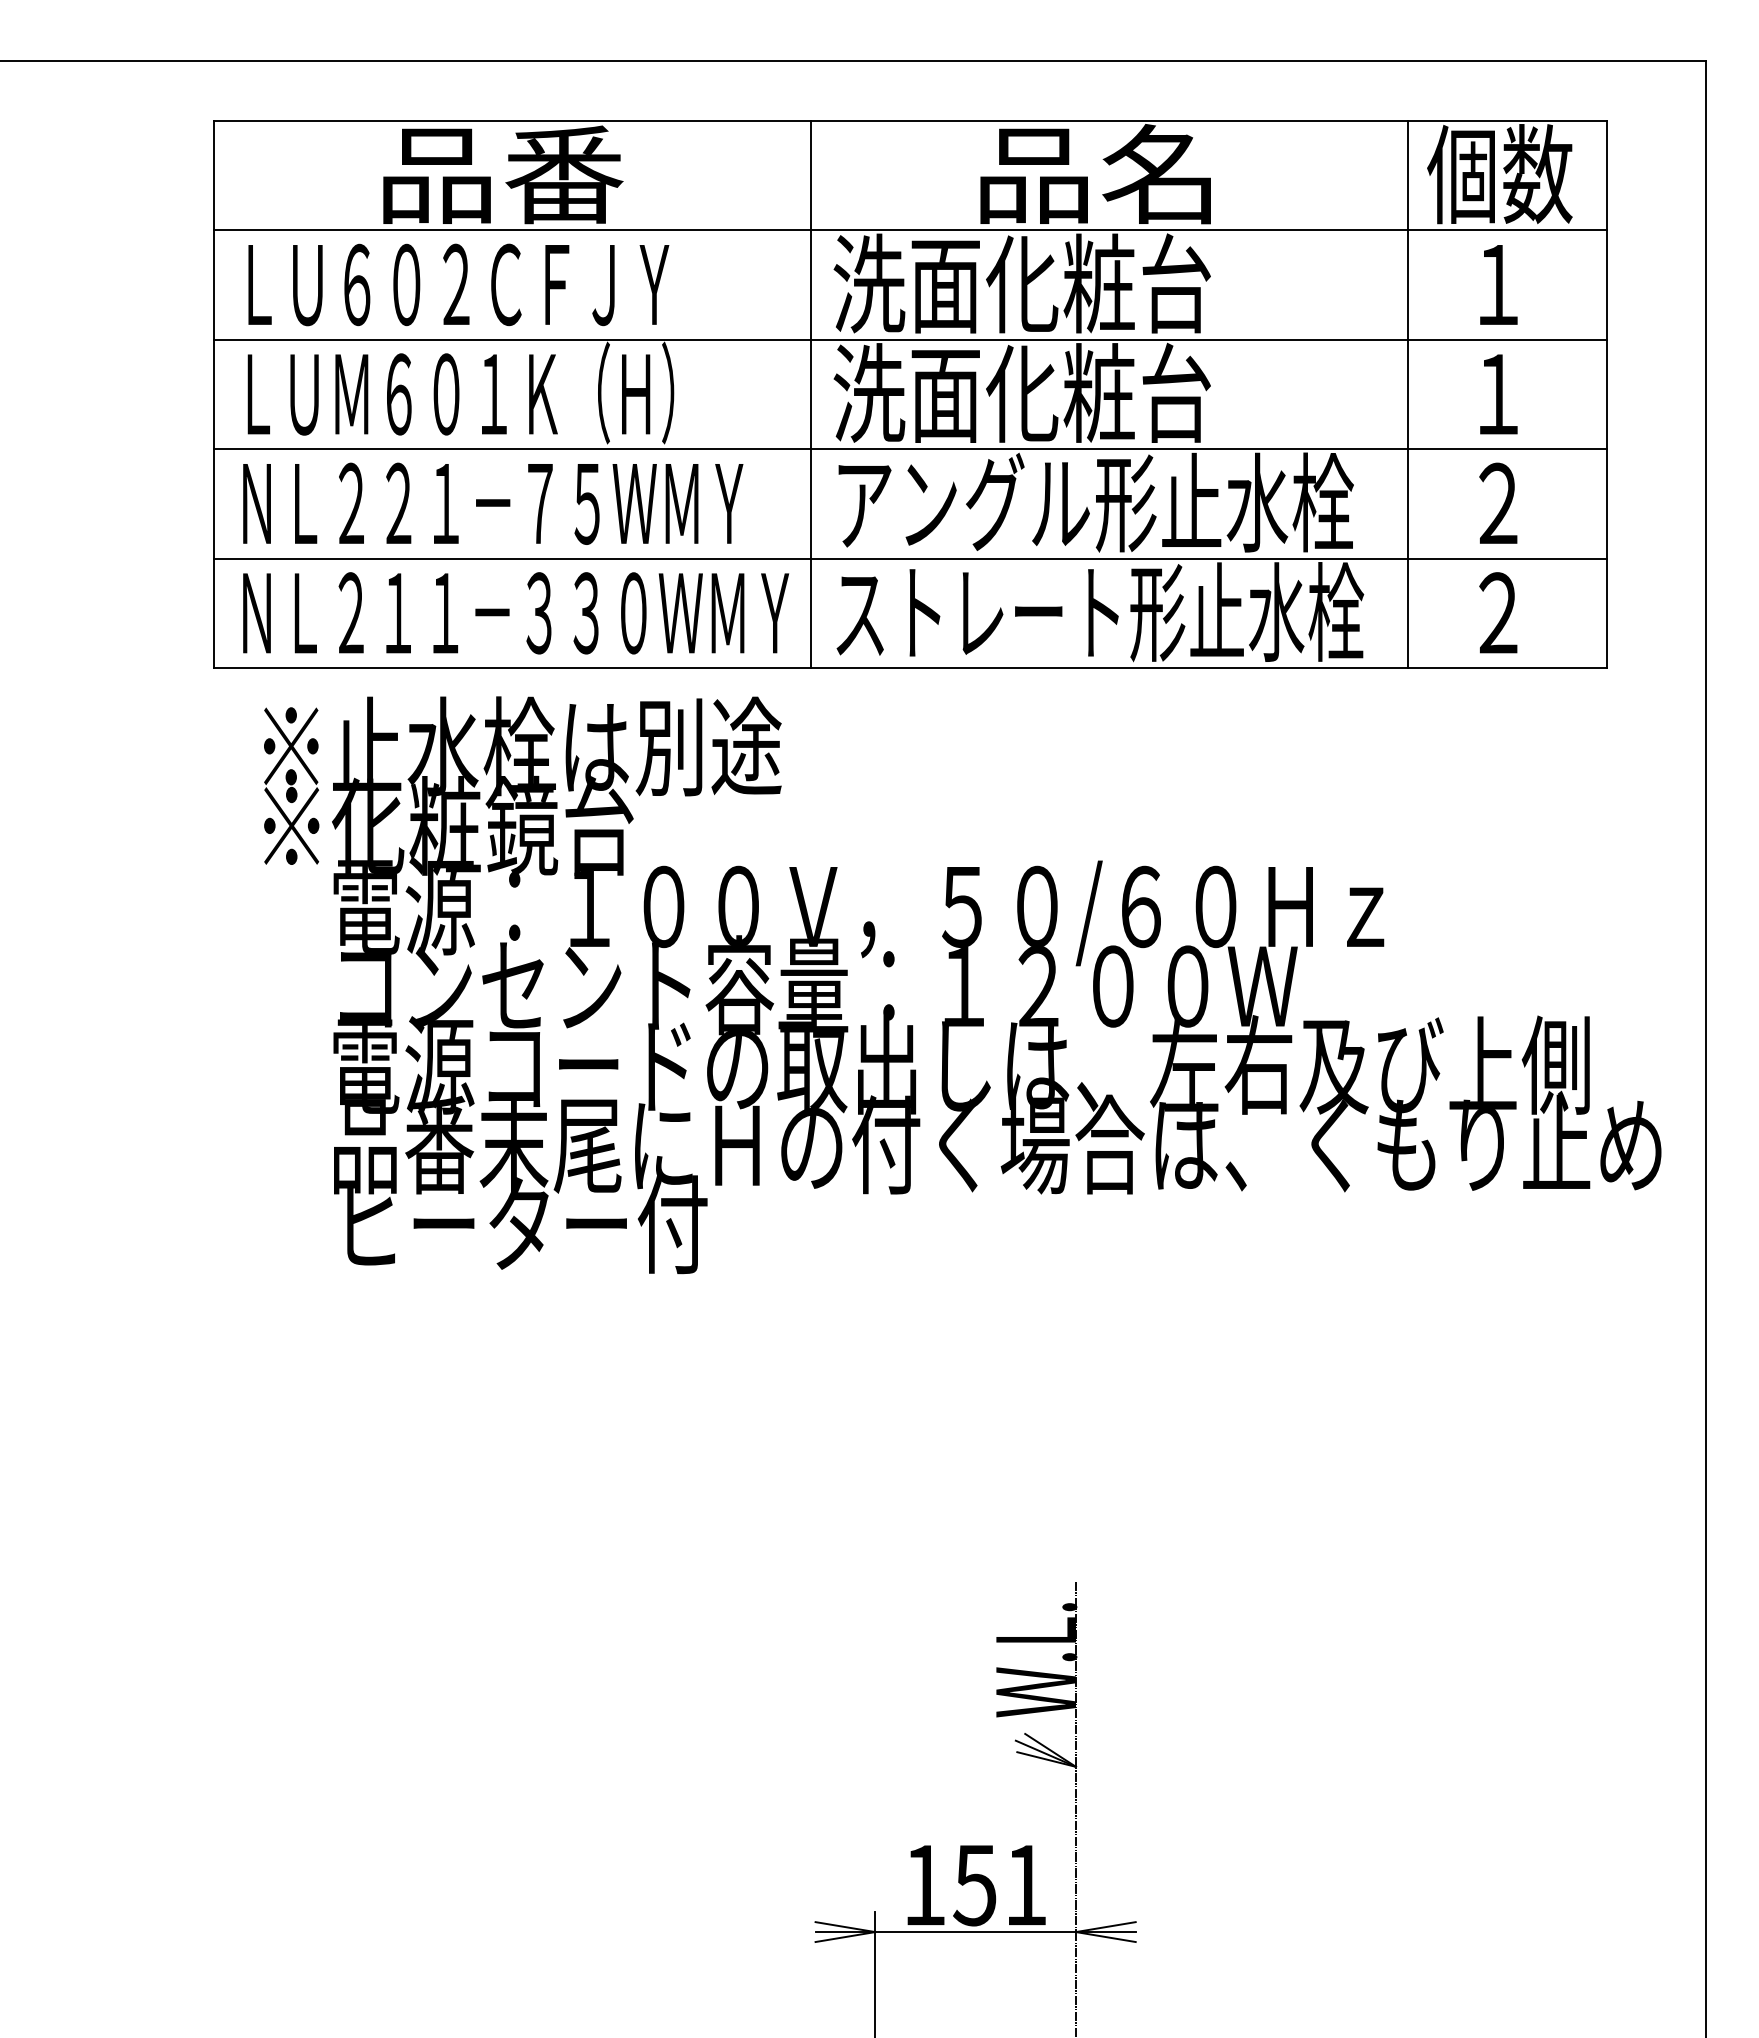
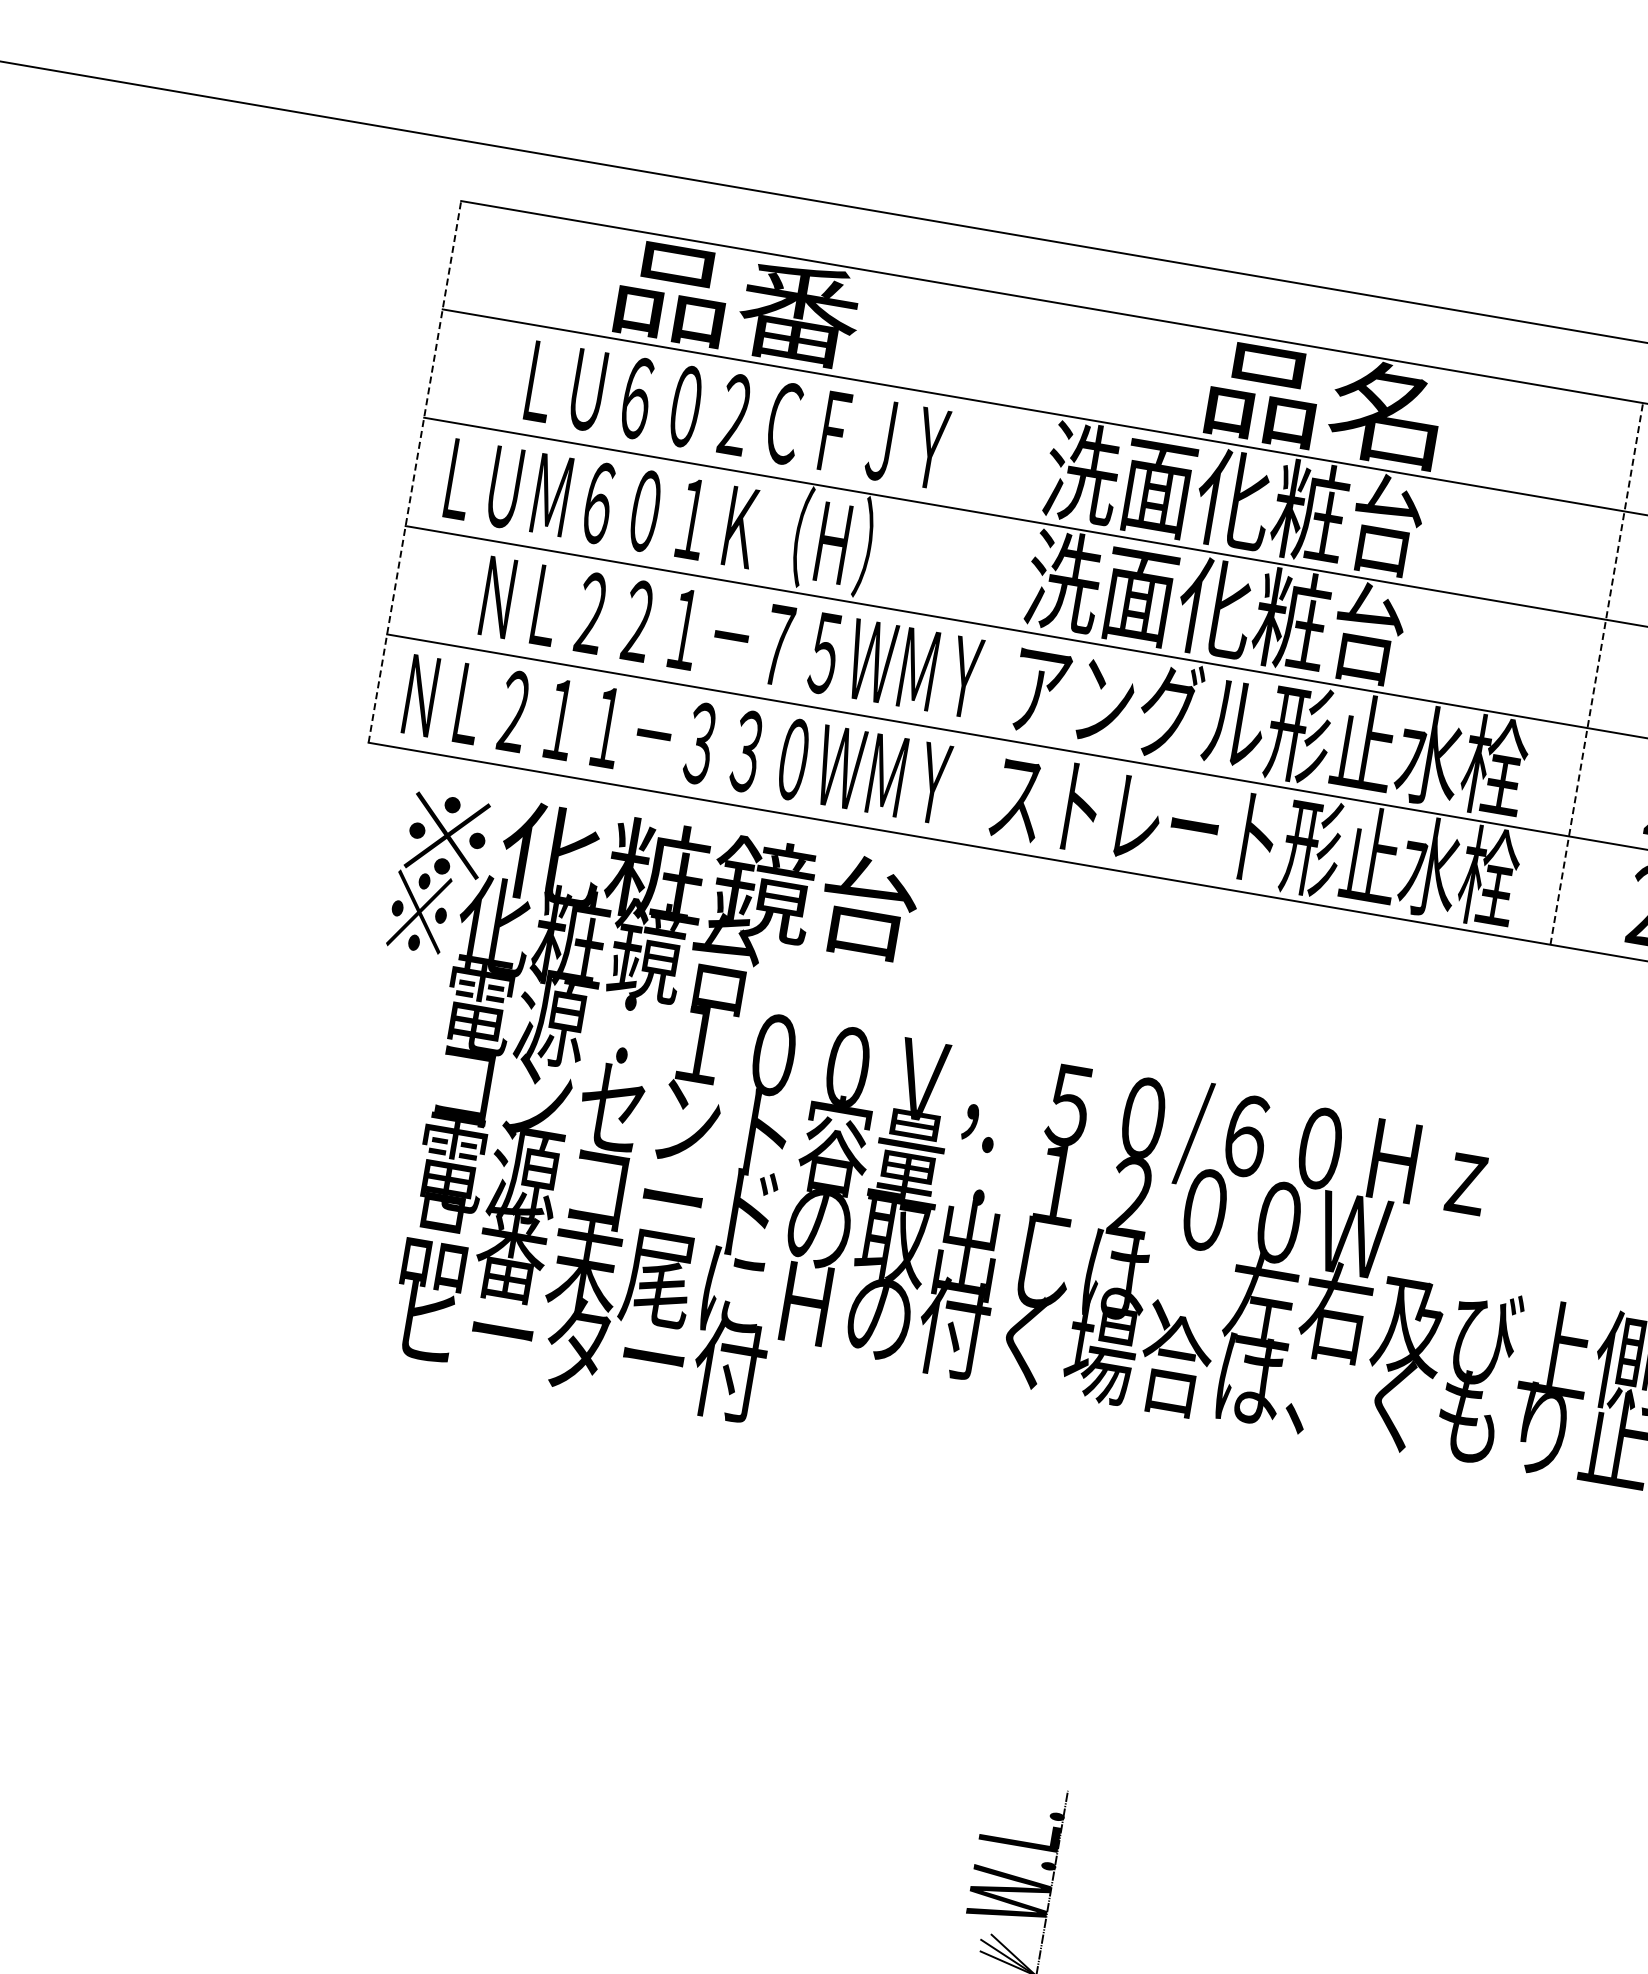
text: (458, 284) -> (737, 414), moved
line: (213, 394) -> (414, 471), solid -> dashed
line: (810, 394) -> (1005, 572), removed
line: (1407, 394) -> (1596, 673), solid -> dashed
text: (493, 503) -> (731, 637), moved
text: (522, 746) -> (661, 872), ※止水栓は別途 -> ※化粧鏡台

